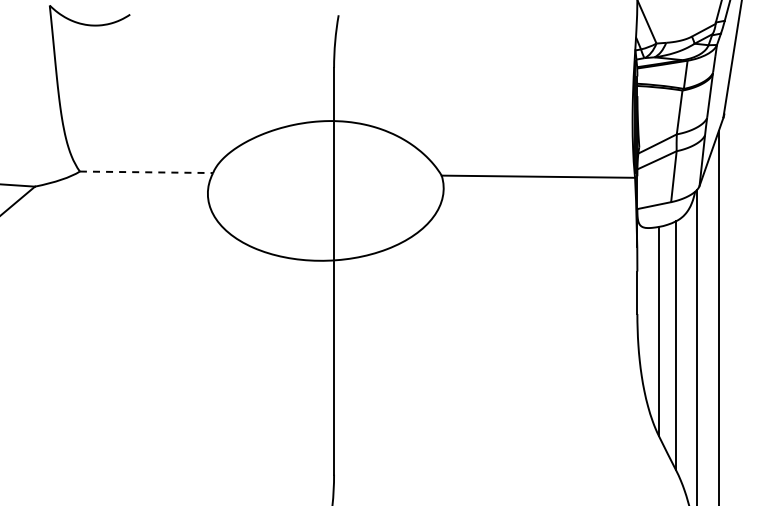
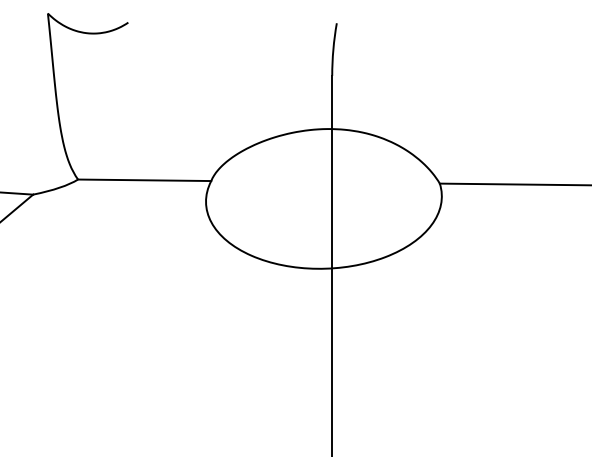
line: (146, 172) -> (144, 180), dashed -> solid

